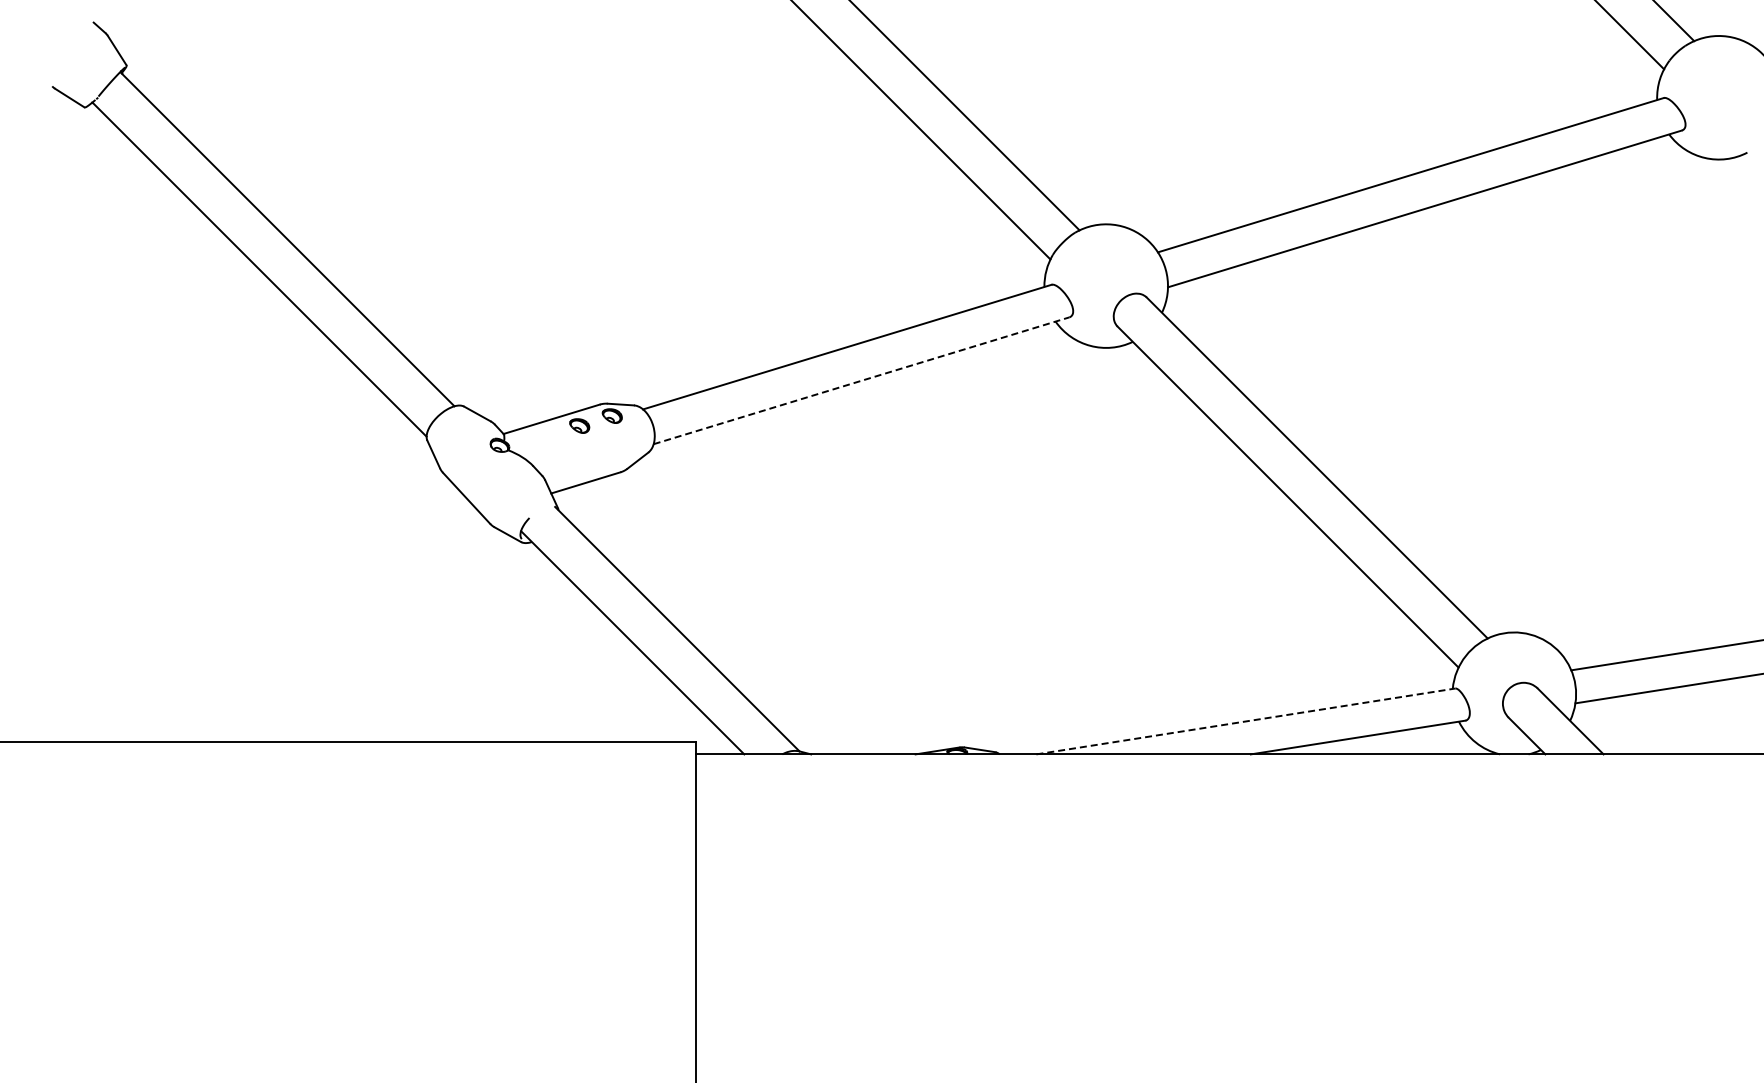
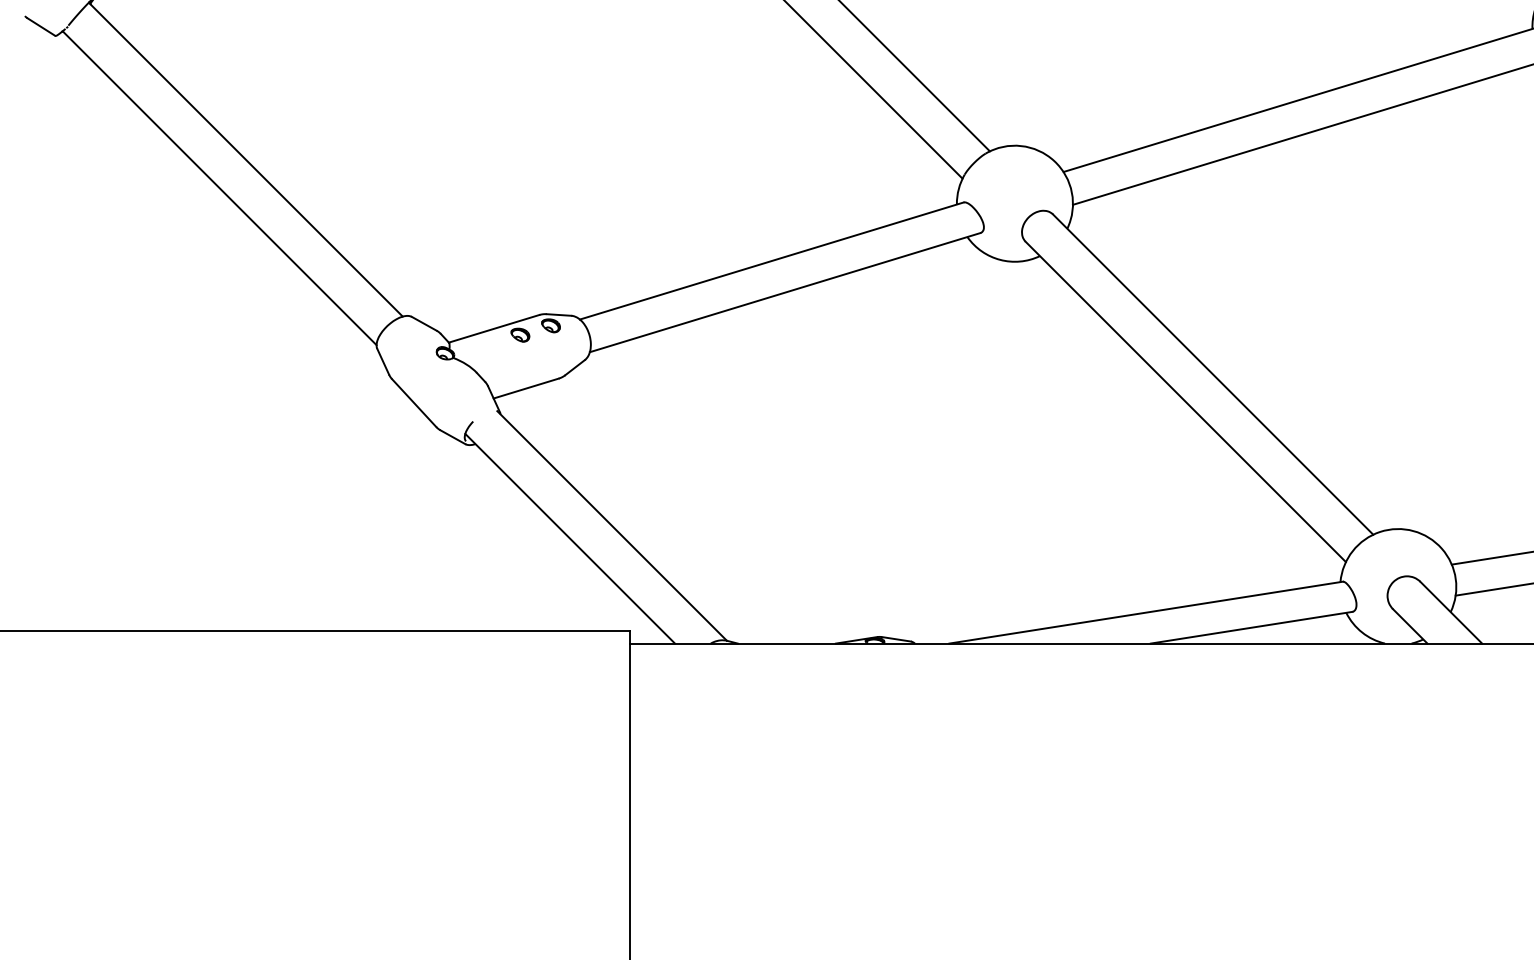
line: (861, 380) -> (785, 292), dashed -> solid
line: (1246, 721) -> (1146, 612), dashed -> solid

